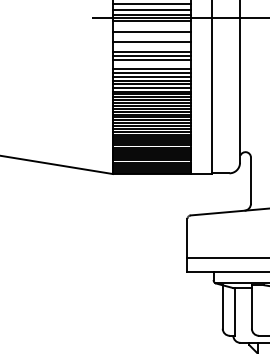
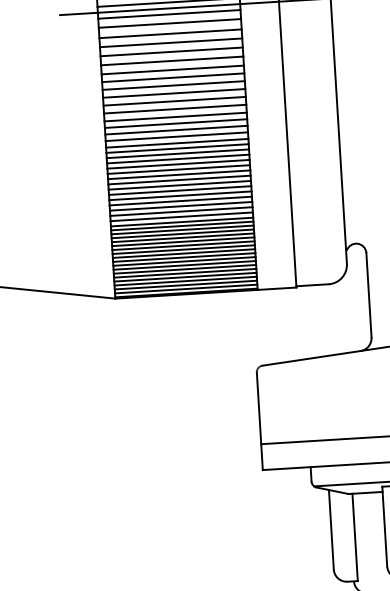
line: (151, 26) -> (169, 24), added
line: (151, 36) -> (170, 42), added
line: (151, 46) -> (171, 60), added
line: (151, 64) -> (173, 93), added

